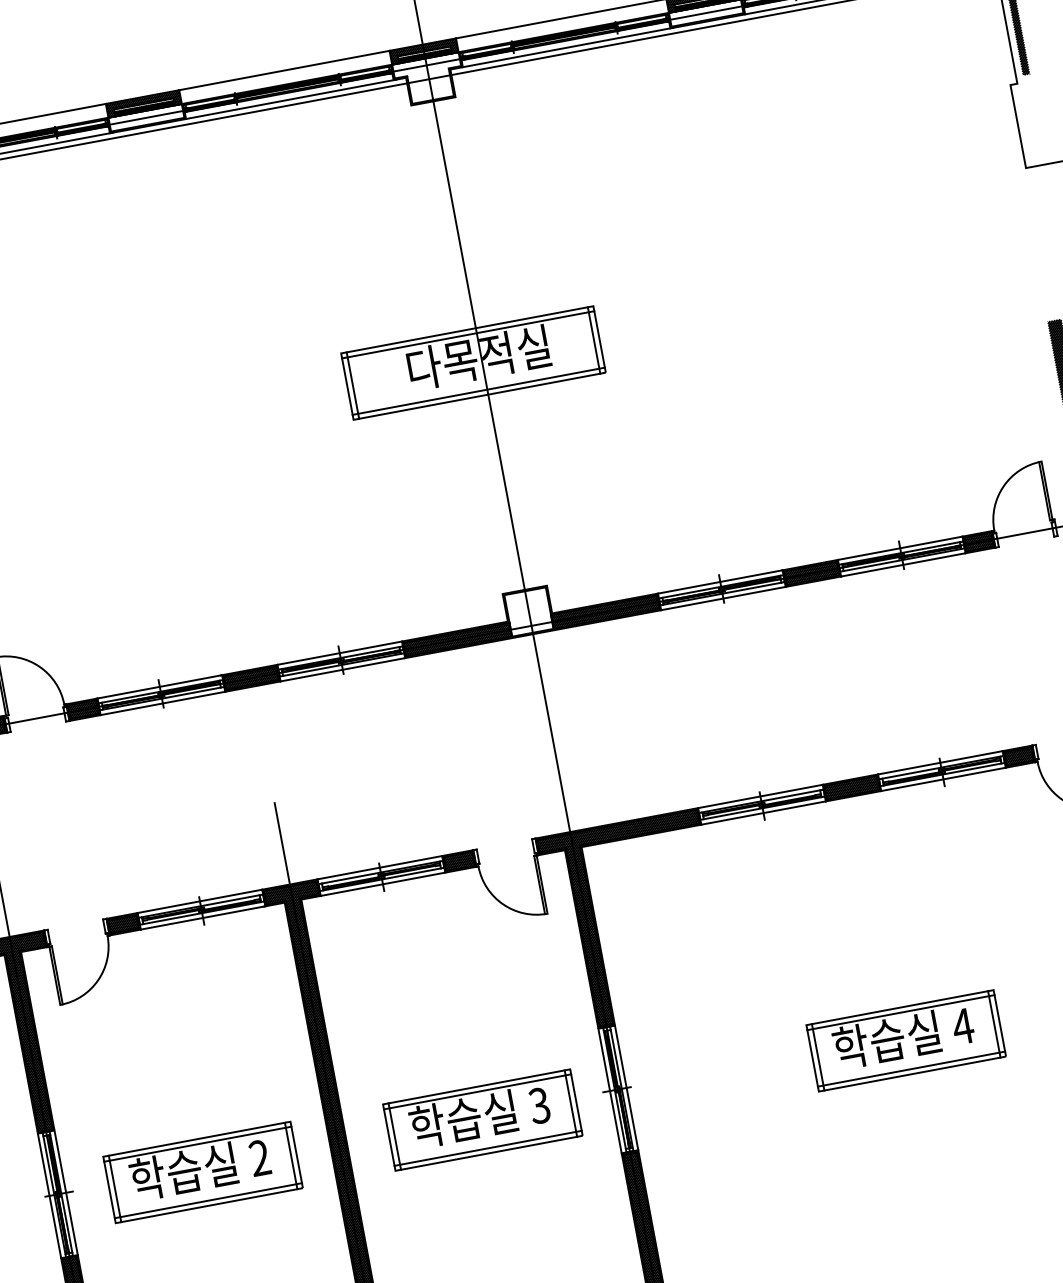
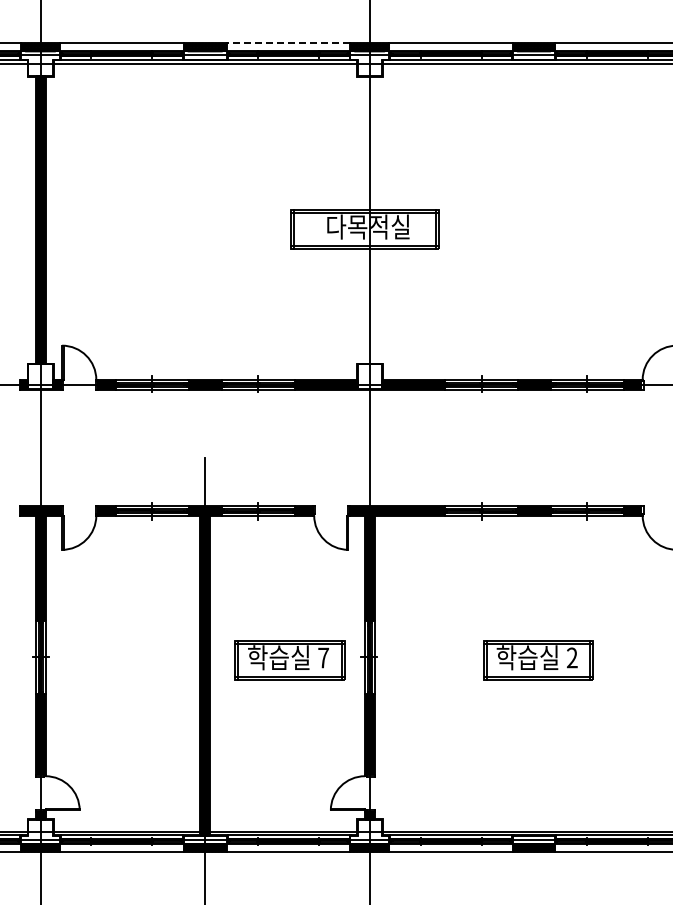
line: (284, 70) -> (288, 43), solid -> dashed
text: (963, 1025) -> (572, 657), 4 -> 2
text: (539, 1104) -> (323, 657), 3 -> 7
part: (201, 1173) -> (124, 660), removed

